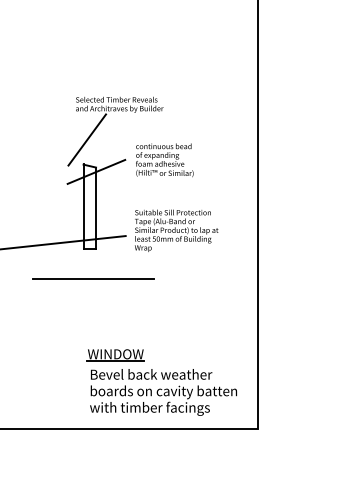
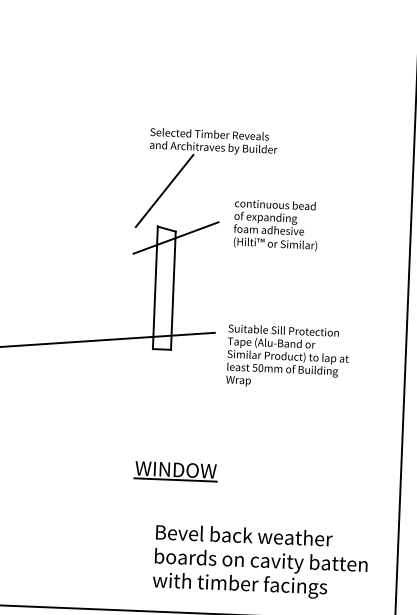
text: (176, 230) -> (287, 356), moved
line: (92, 278) -> (164, 392), removed
part: (115, 355) -> (175, 471), moved

